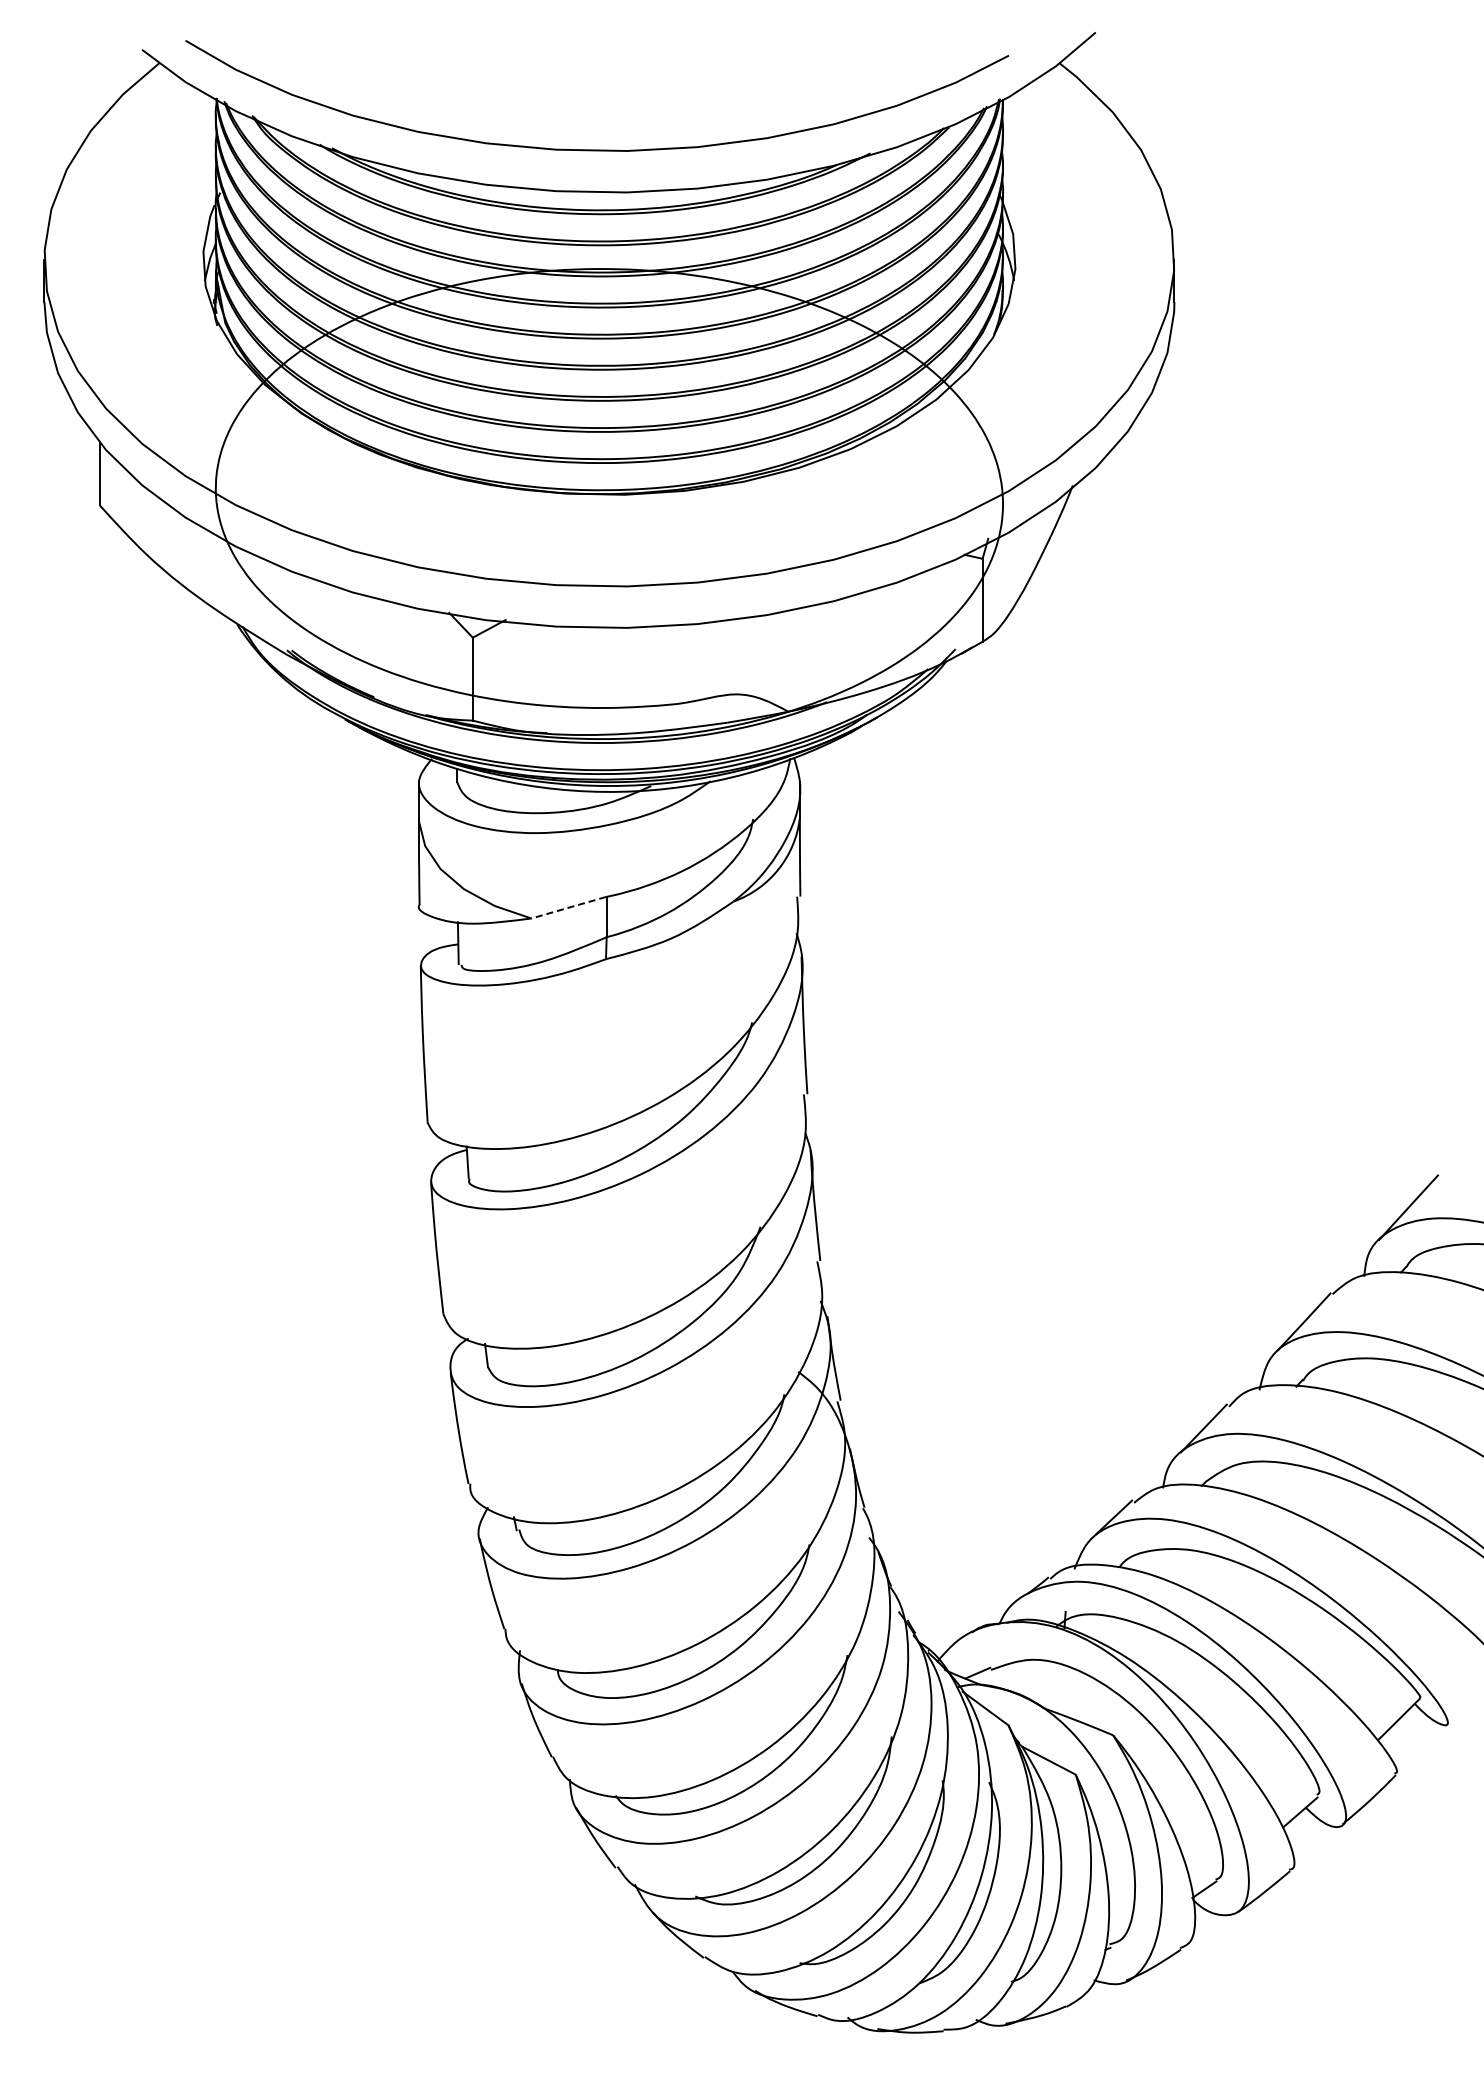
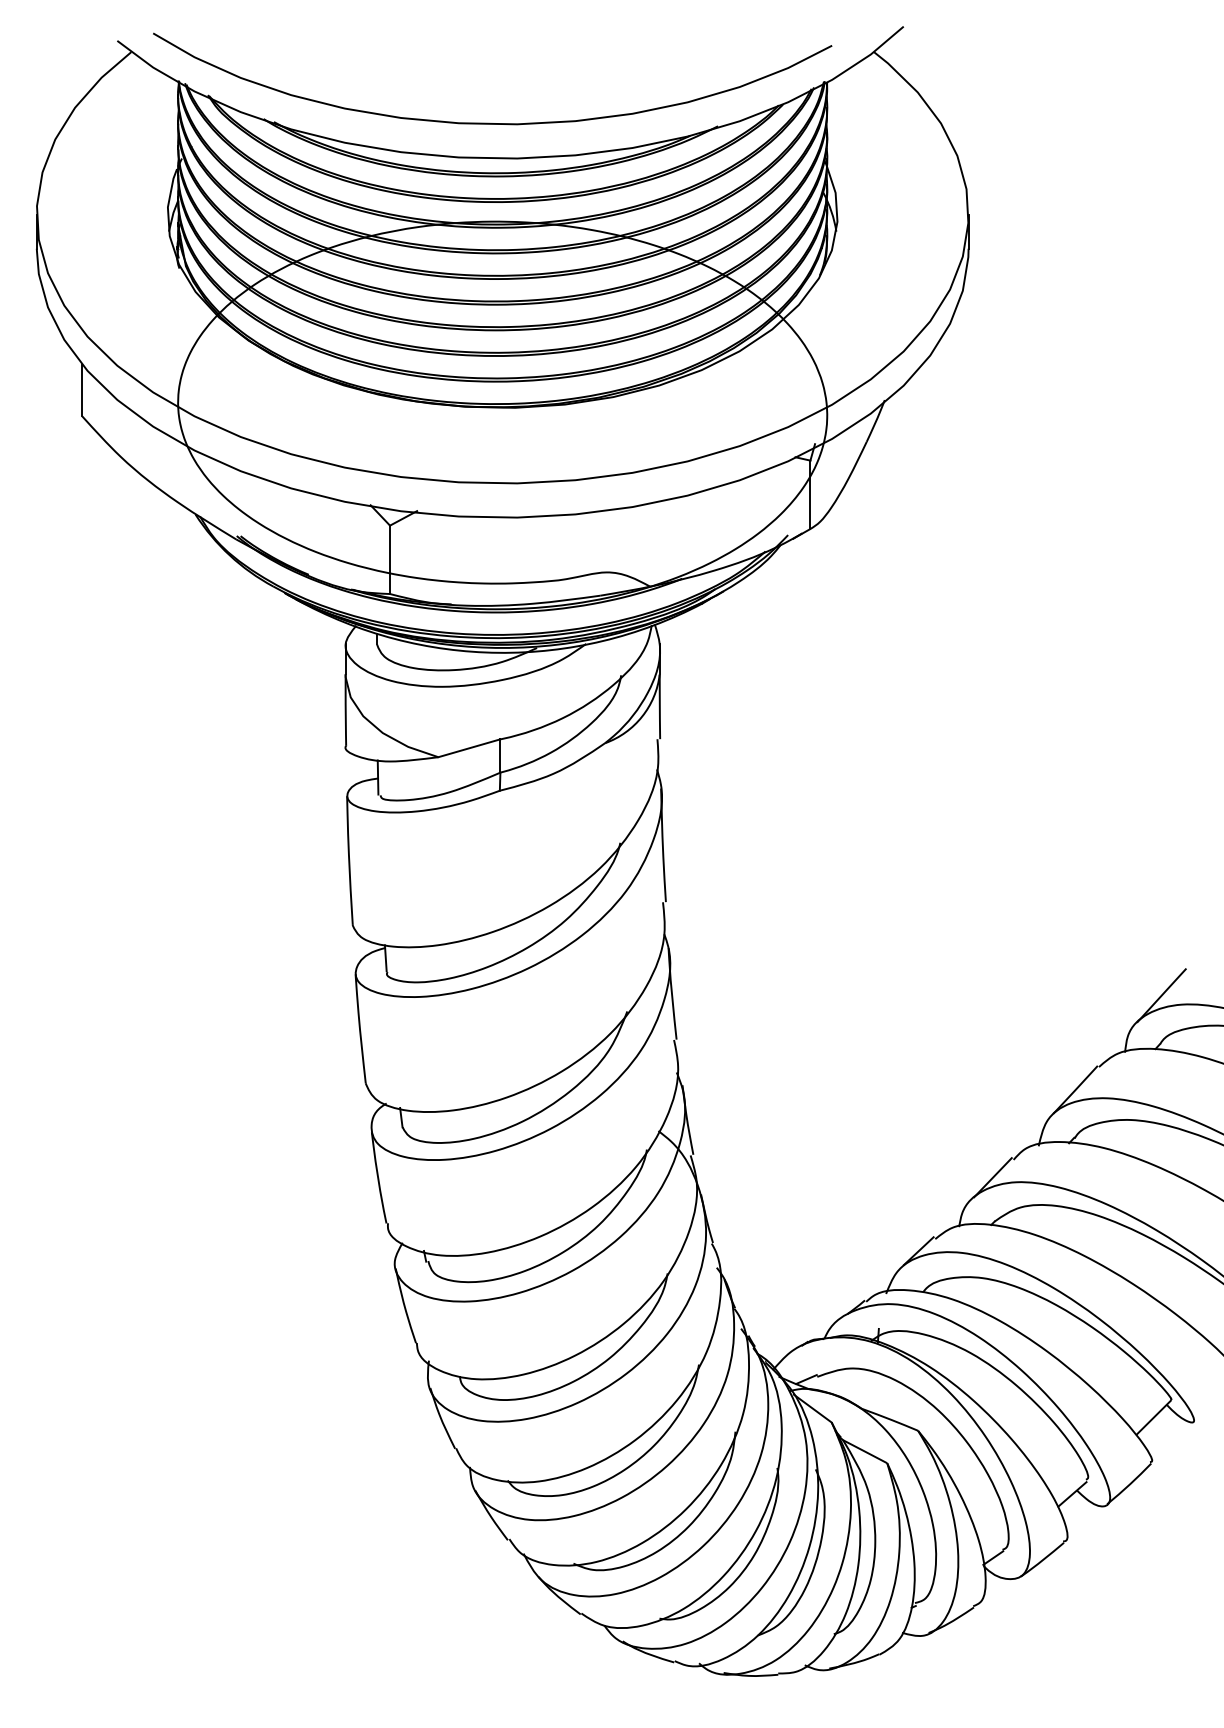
line: (568, 907) -> (468, 748), dashed -> solid

